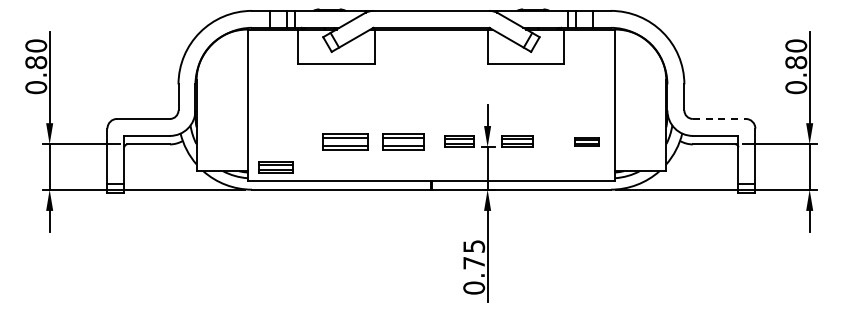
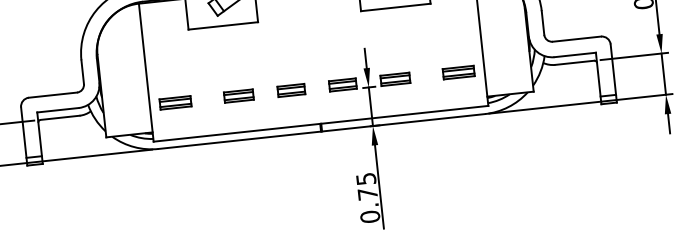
line: (719, 118) -> (577, 38), dashed -> solid
part: (345, 141) -> (238, 96), size x0.71
part: (402, 141) -> (290, 90), size x0.71
part: (586, 141) -> (458, 72), size x1.43
part: (275, 167) -> (175, 102), moved

